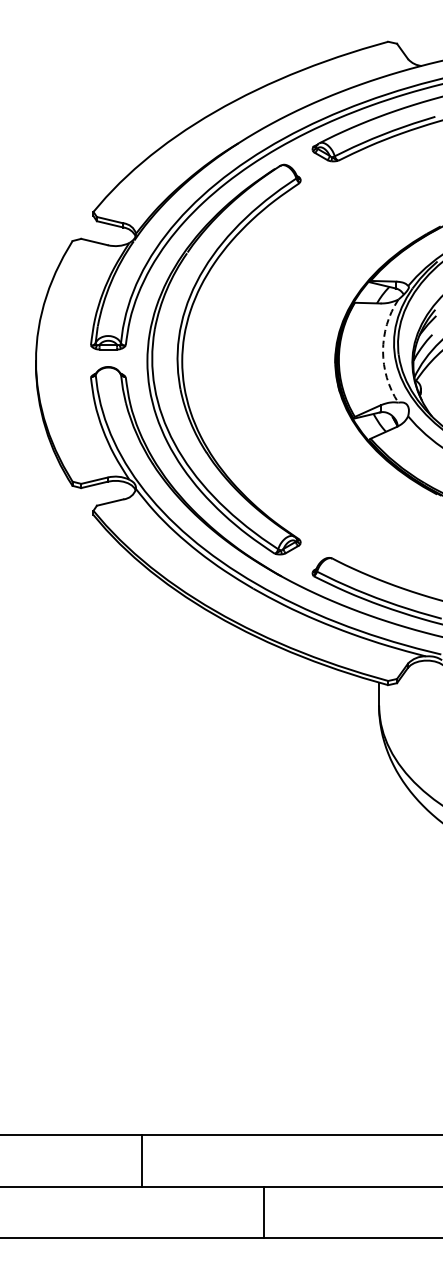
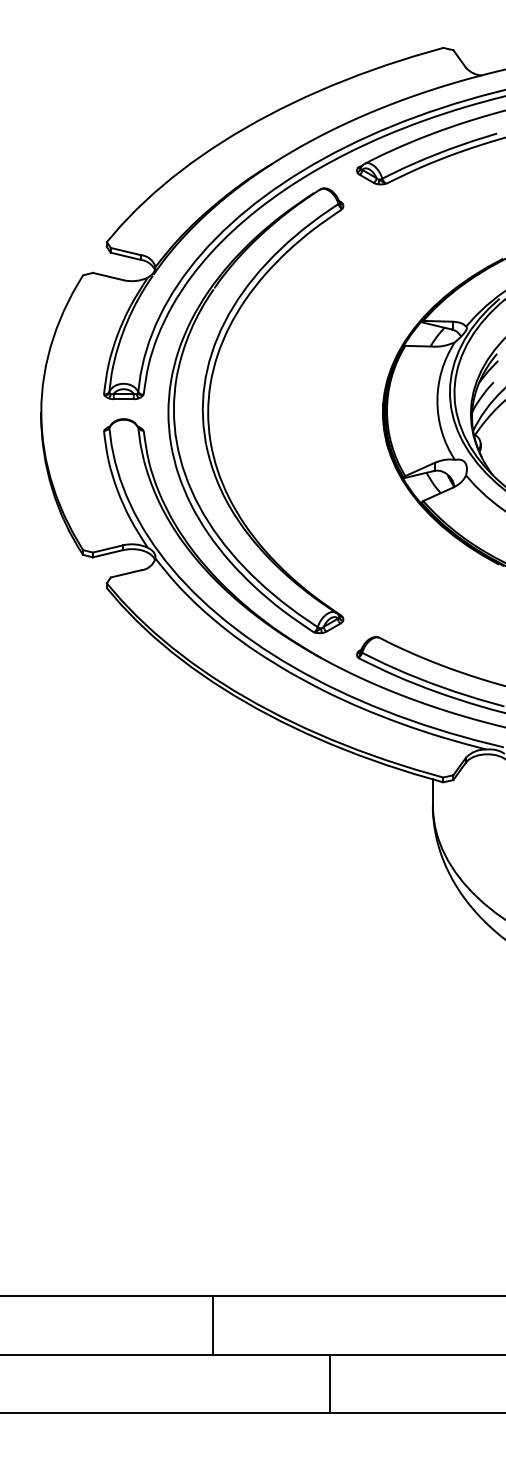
arc: (383, 351) -> (437, 401), dashed -> solid
line: (141, 1160) -> (213, 1324), moved
line: (264, 1211) -> (330, 1383), moved

